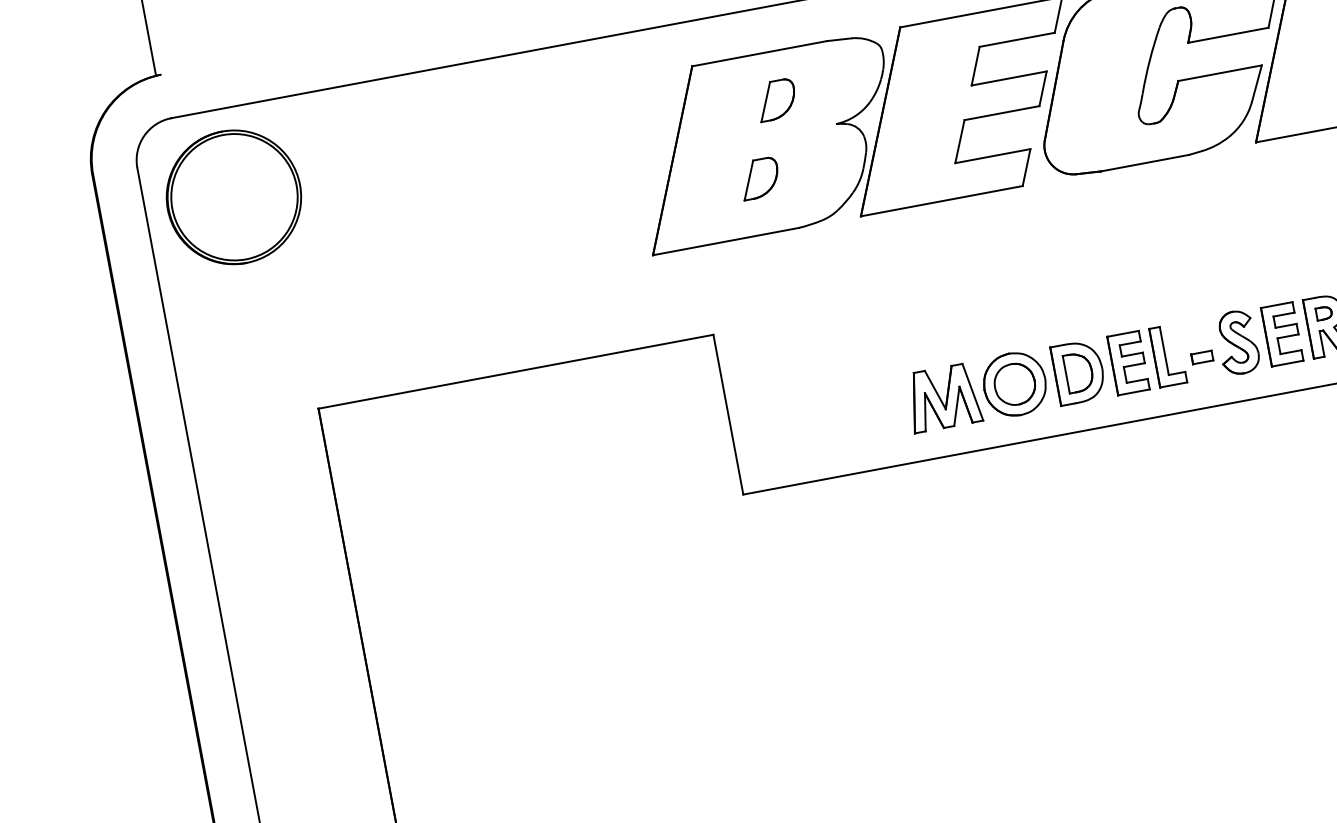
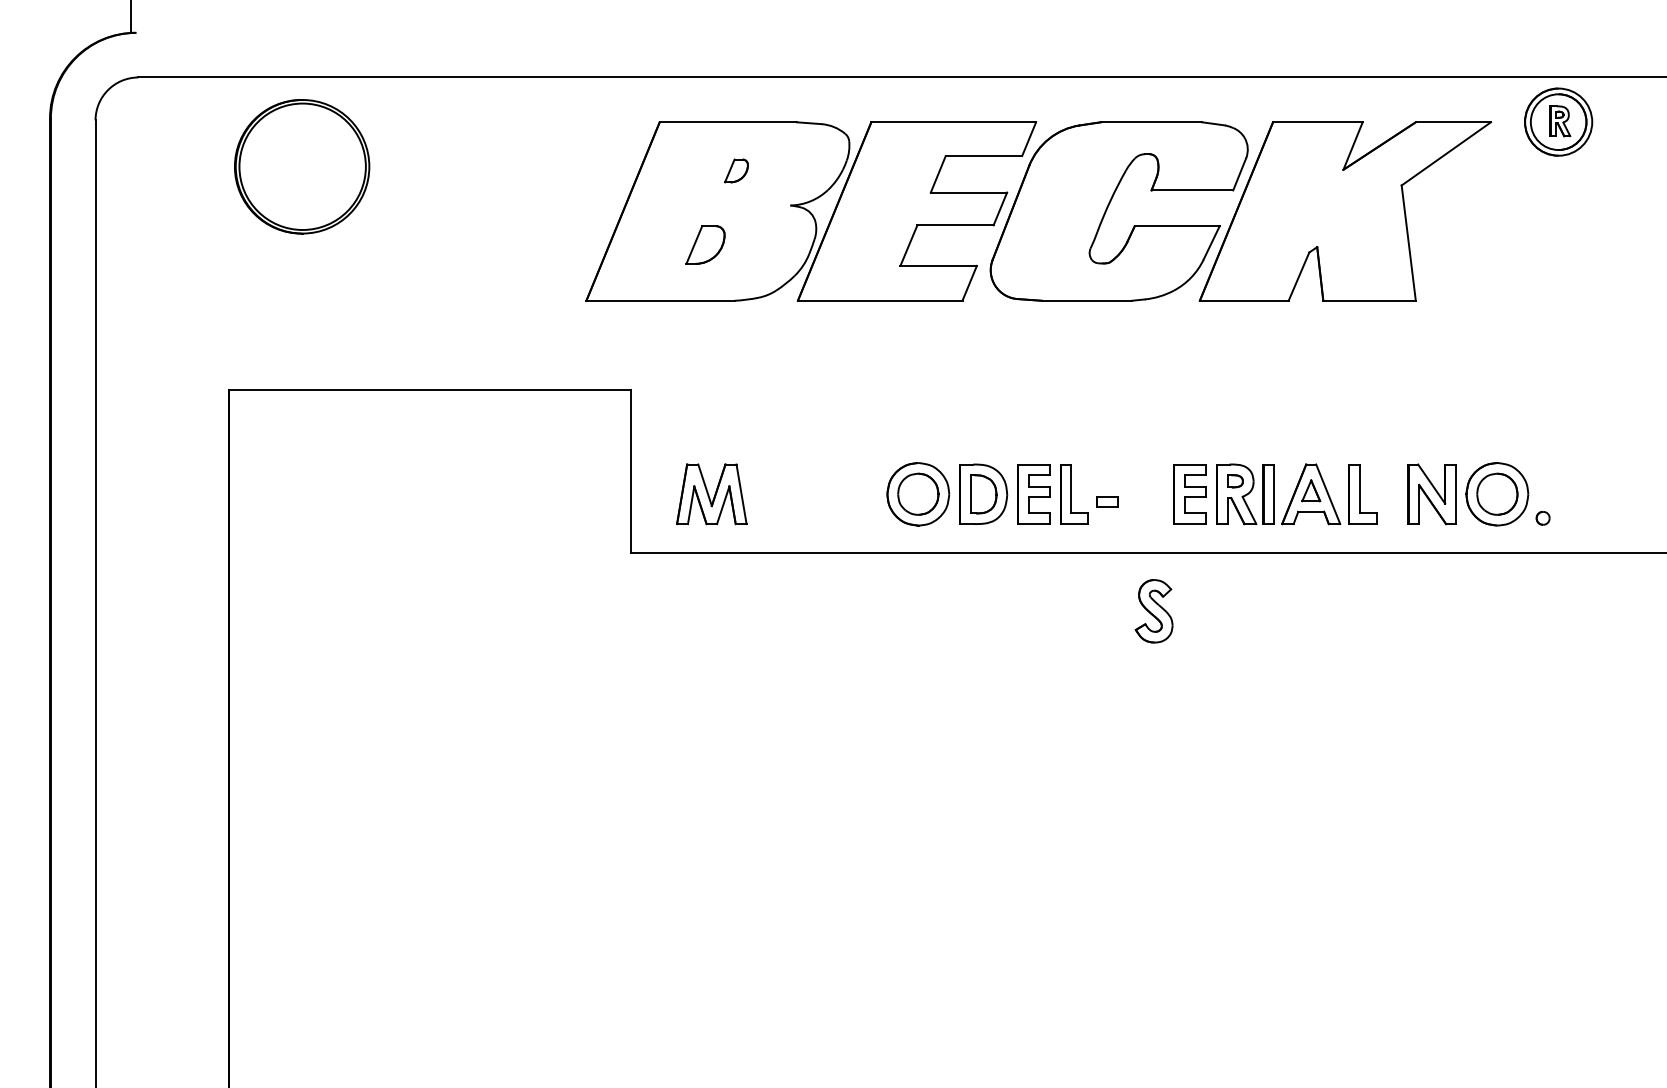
part: (776, 99) -> (736, 170), size x0.6
part: (234, 196) -> (302, 166), moved
part: (1237, 342) -> (1153, 611), moved
part: (943, 397) -> (711, 494), moved

